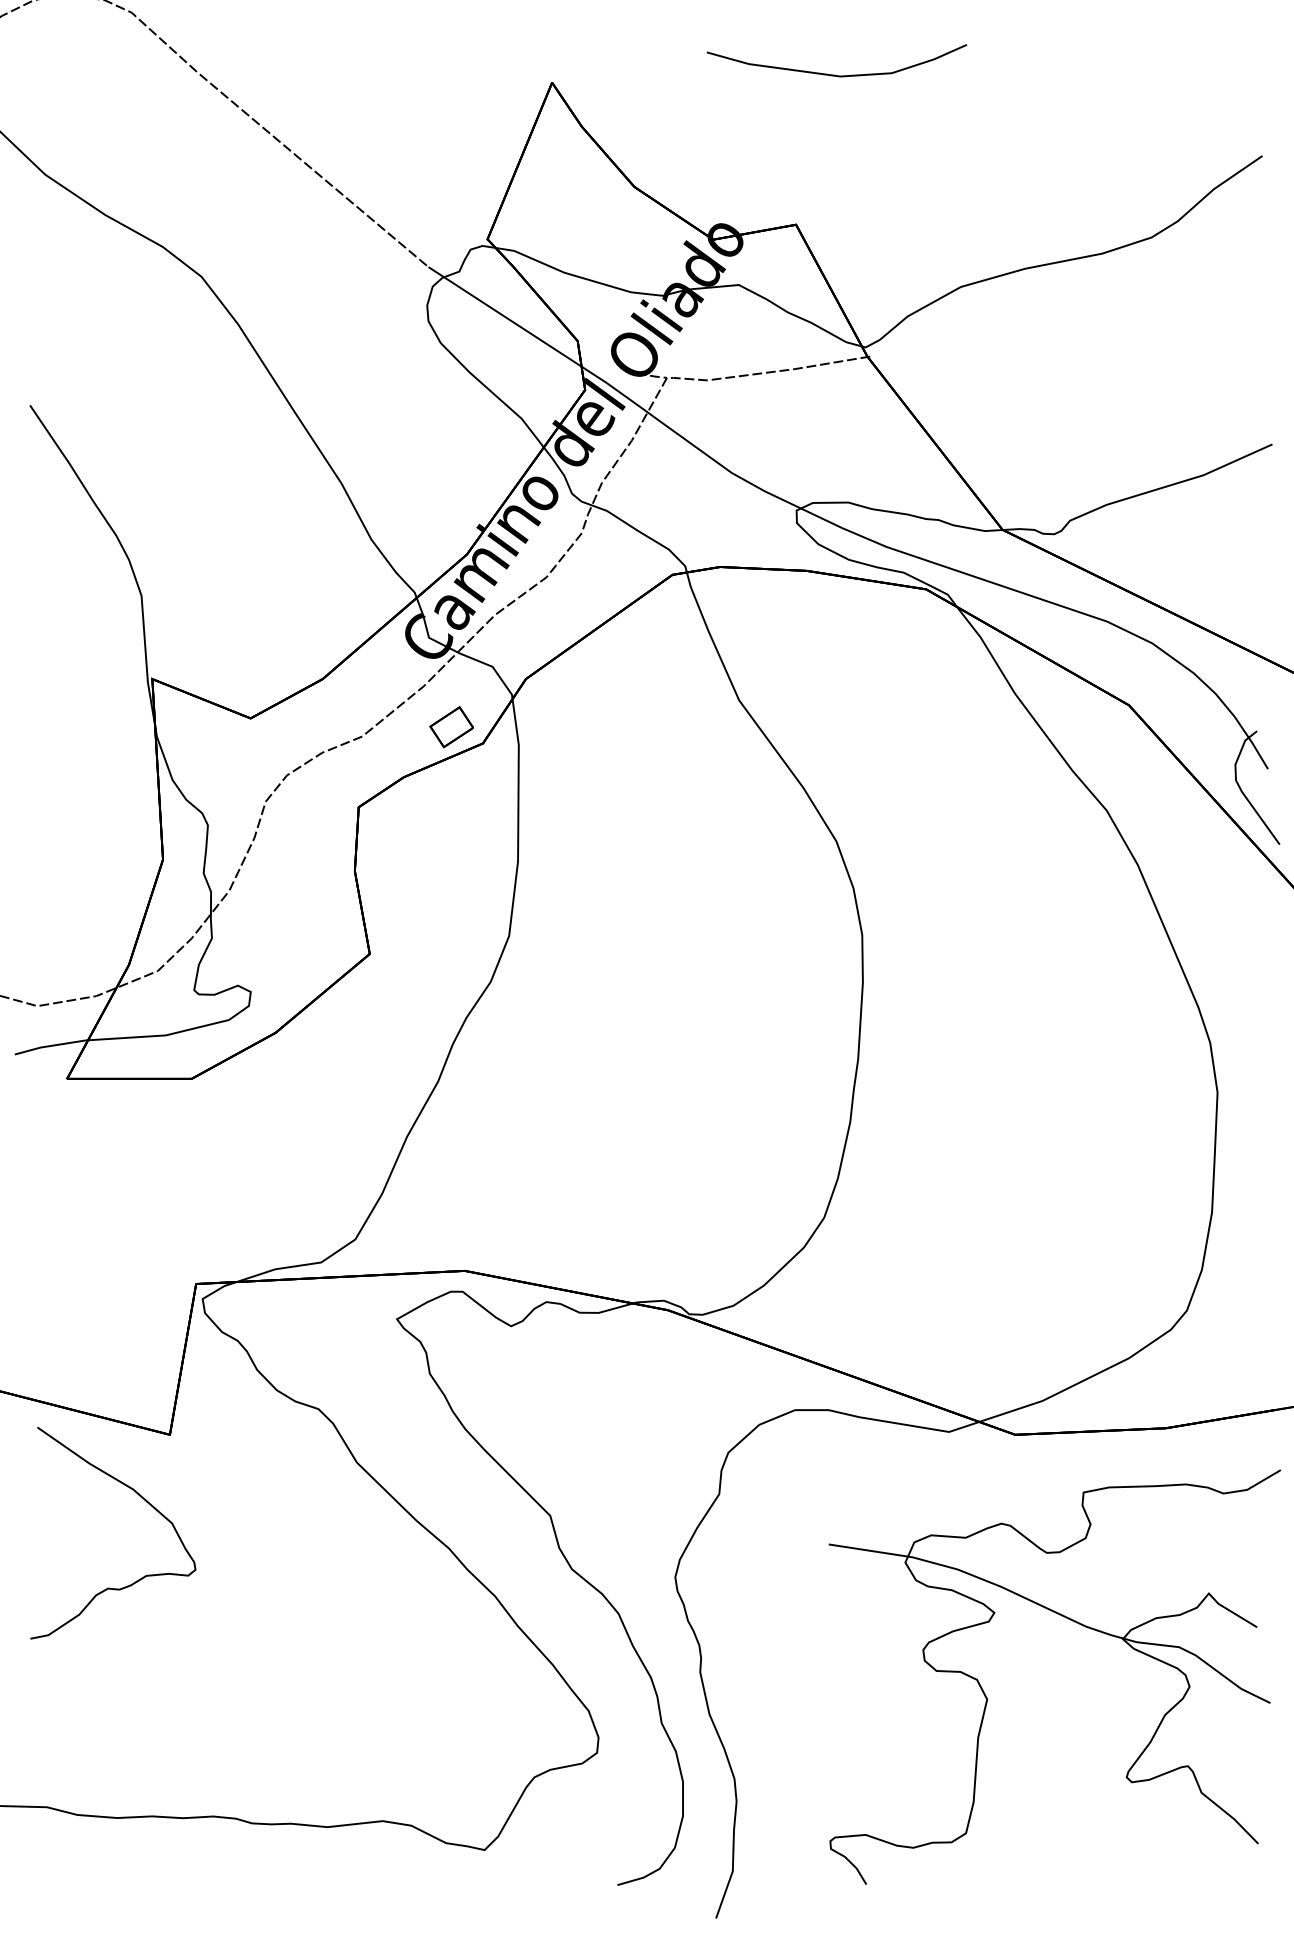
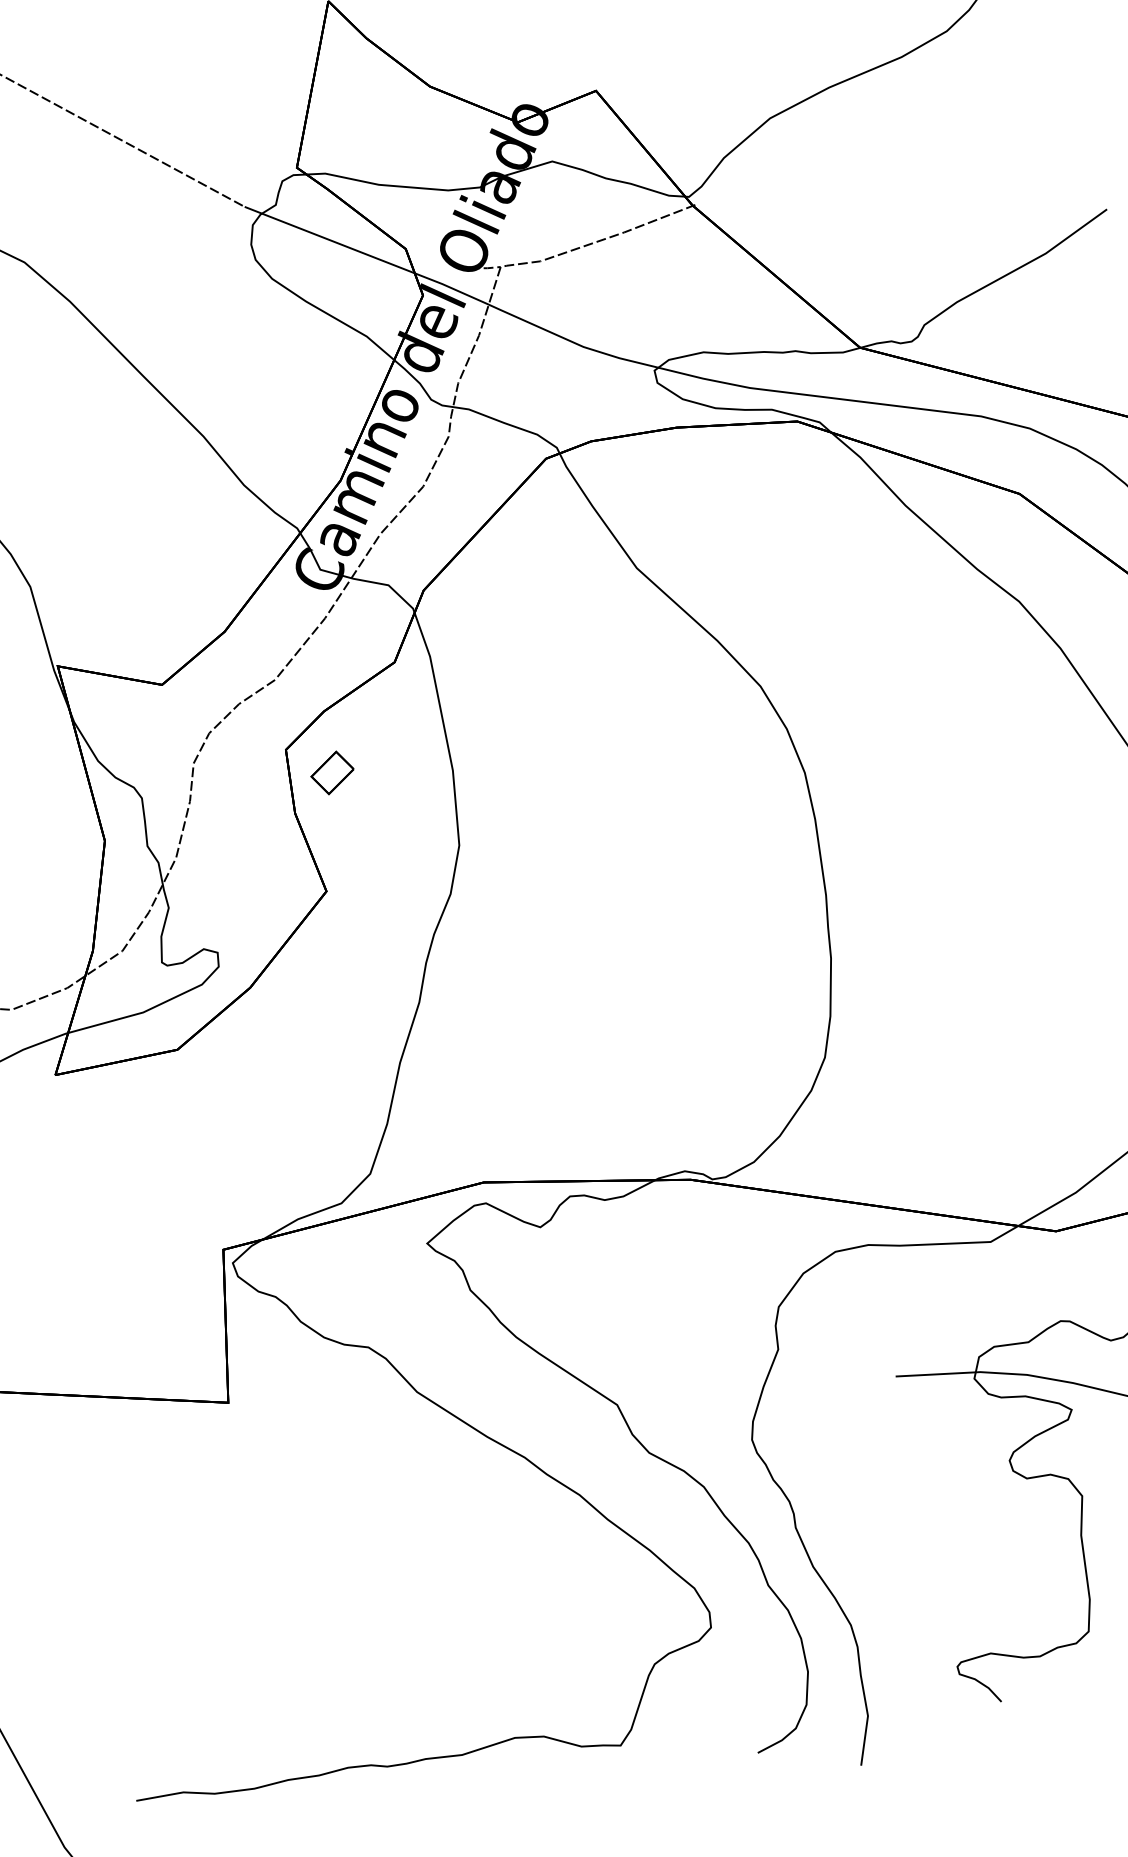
part: (451, 727) -> (332, 773), moved
curve: (140, 1497) -> (212, 1470), removed

